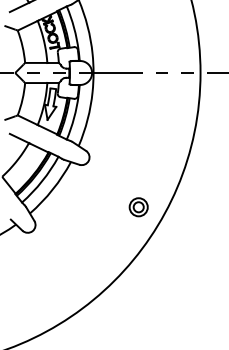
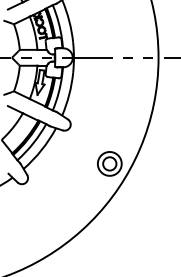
part: (138, 207) -> (109, 164), size x1.67

